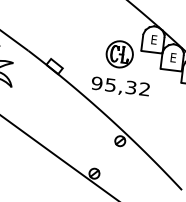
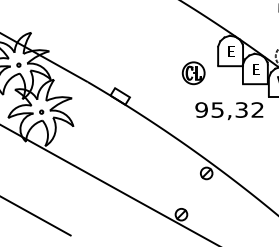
part: (119, 54) -> (193, 73), size x0.71
text: (120, 87) -> (229, 111), moved

